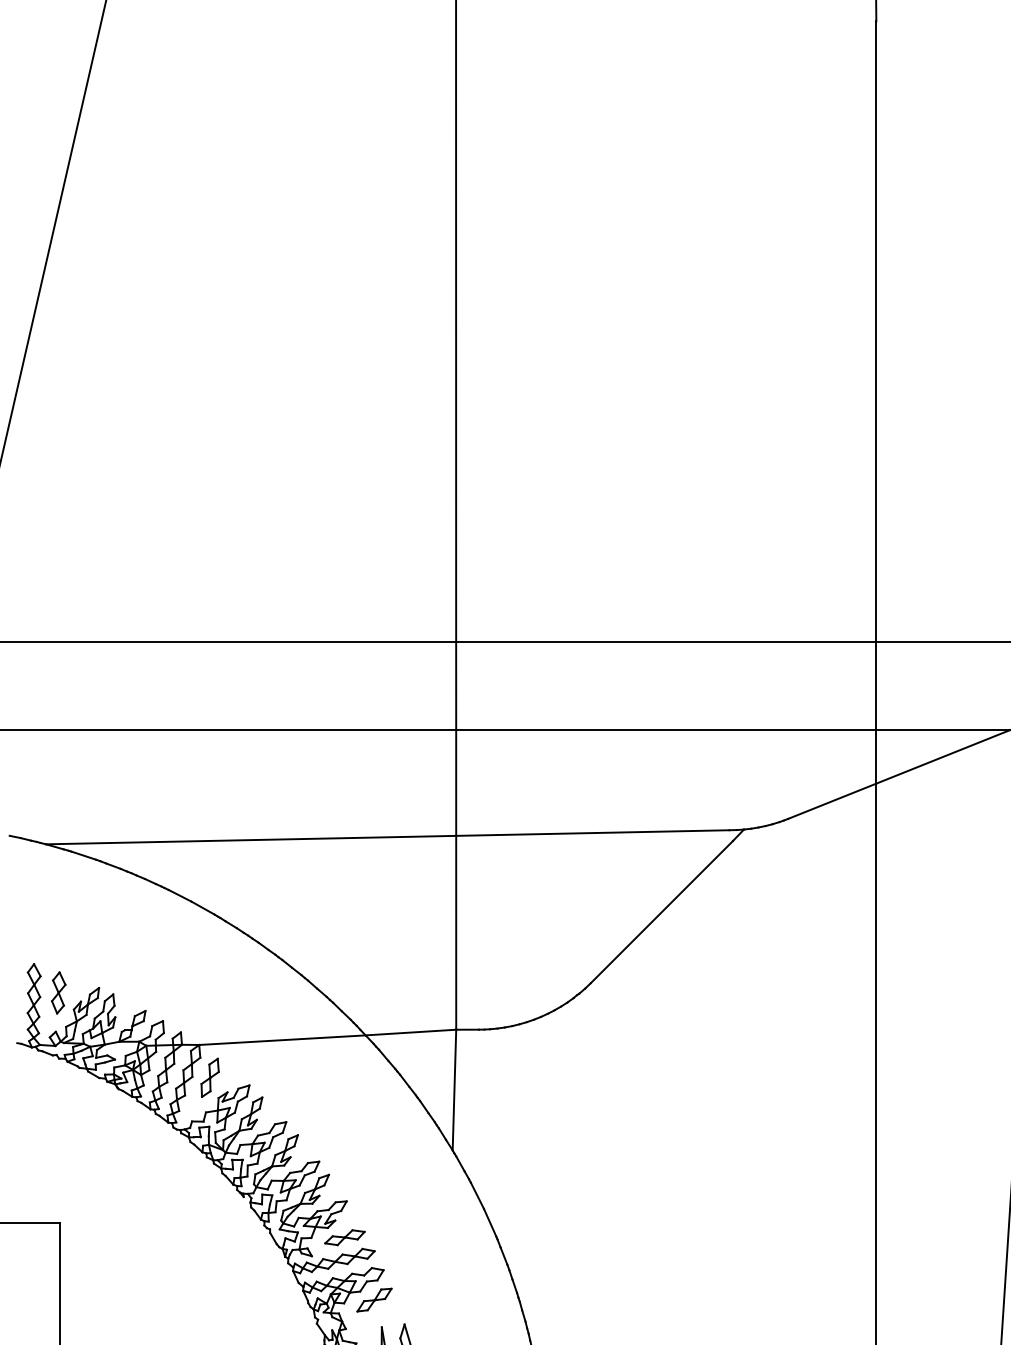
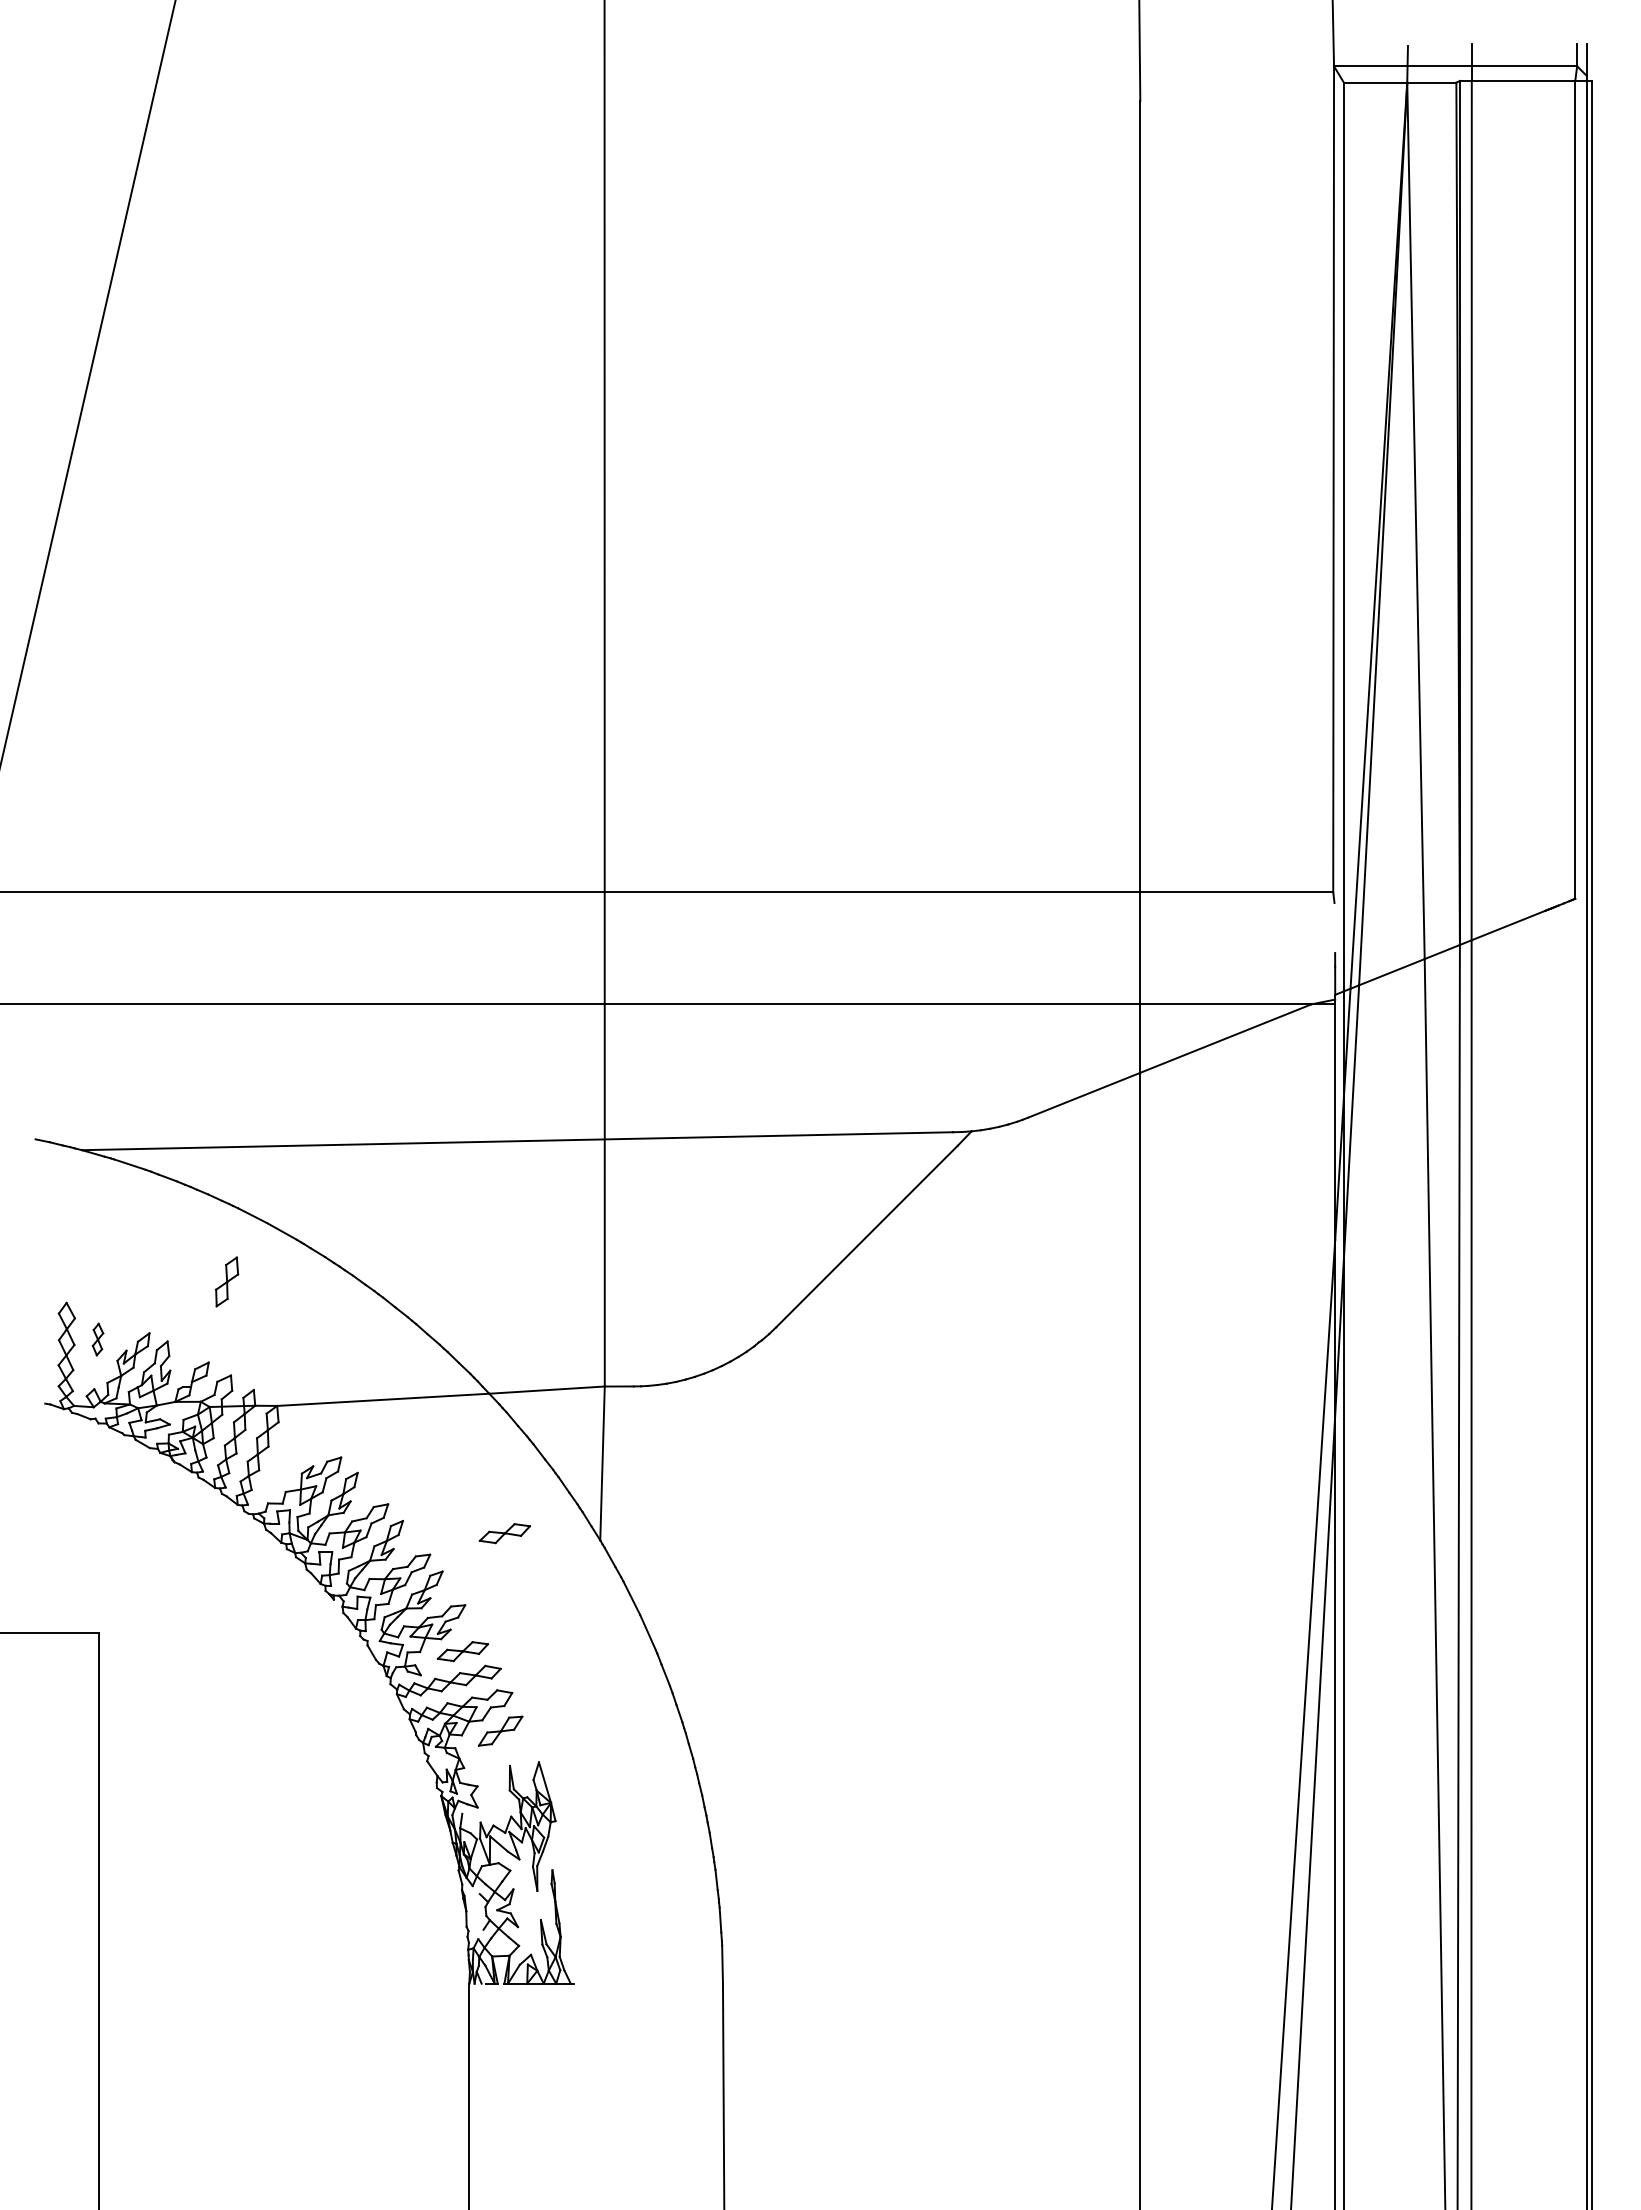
part: (58, 992) -> (97, 1339), size x0.6
part: (210, 1077) -> (227, 1281), moved
part: (377, 1145) -> (504, 1533), added

